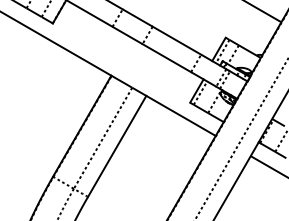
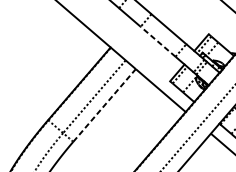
line: (166, 58) -> (157, 42), solid -> dashed
line: (117, 145) -> (104, 104), solid -> dashed

